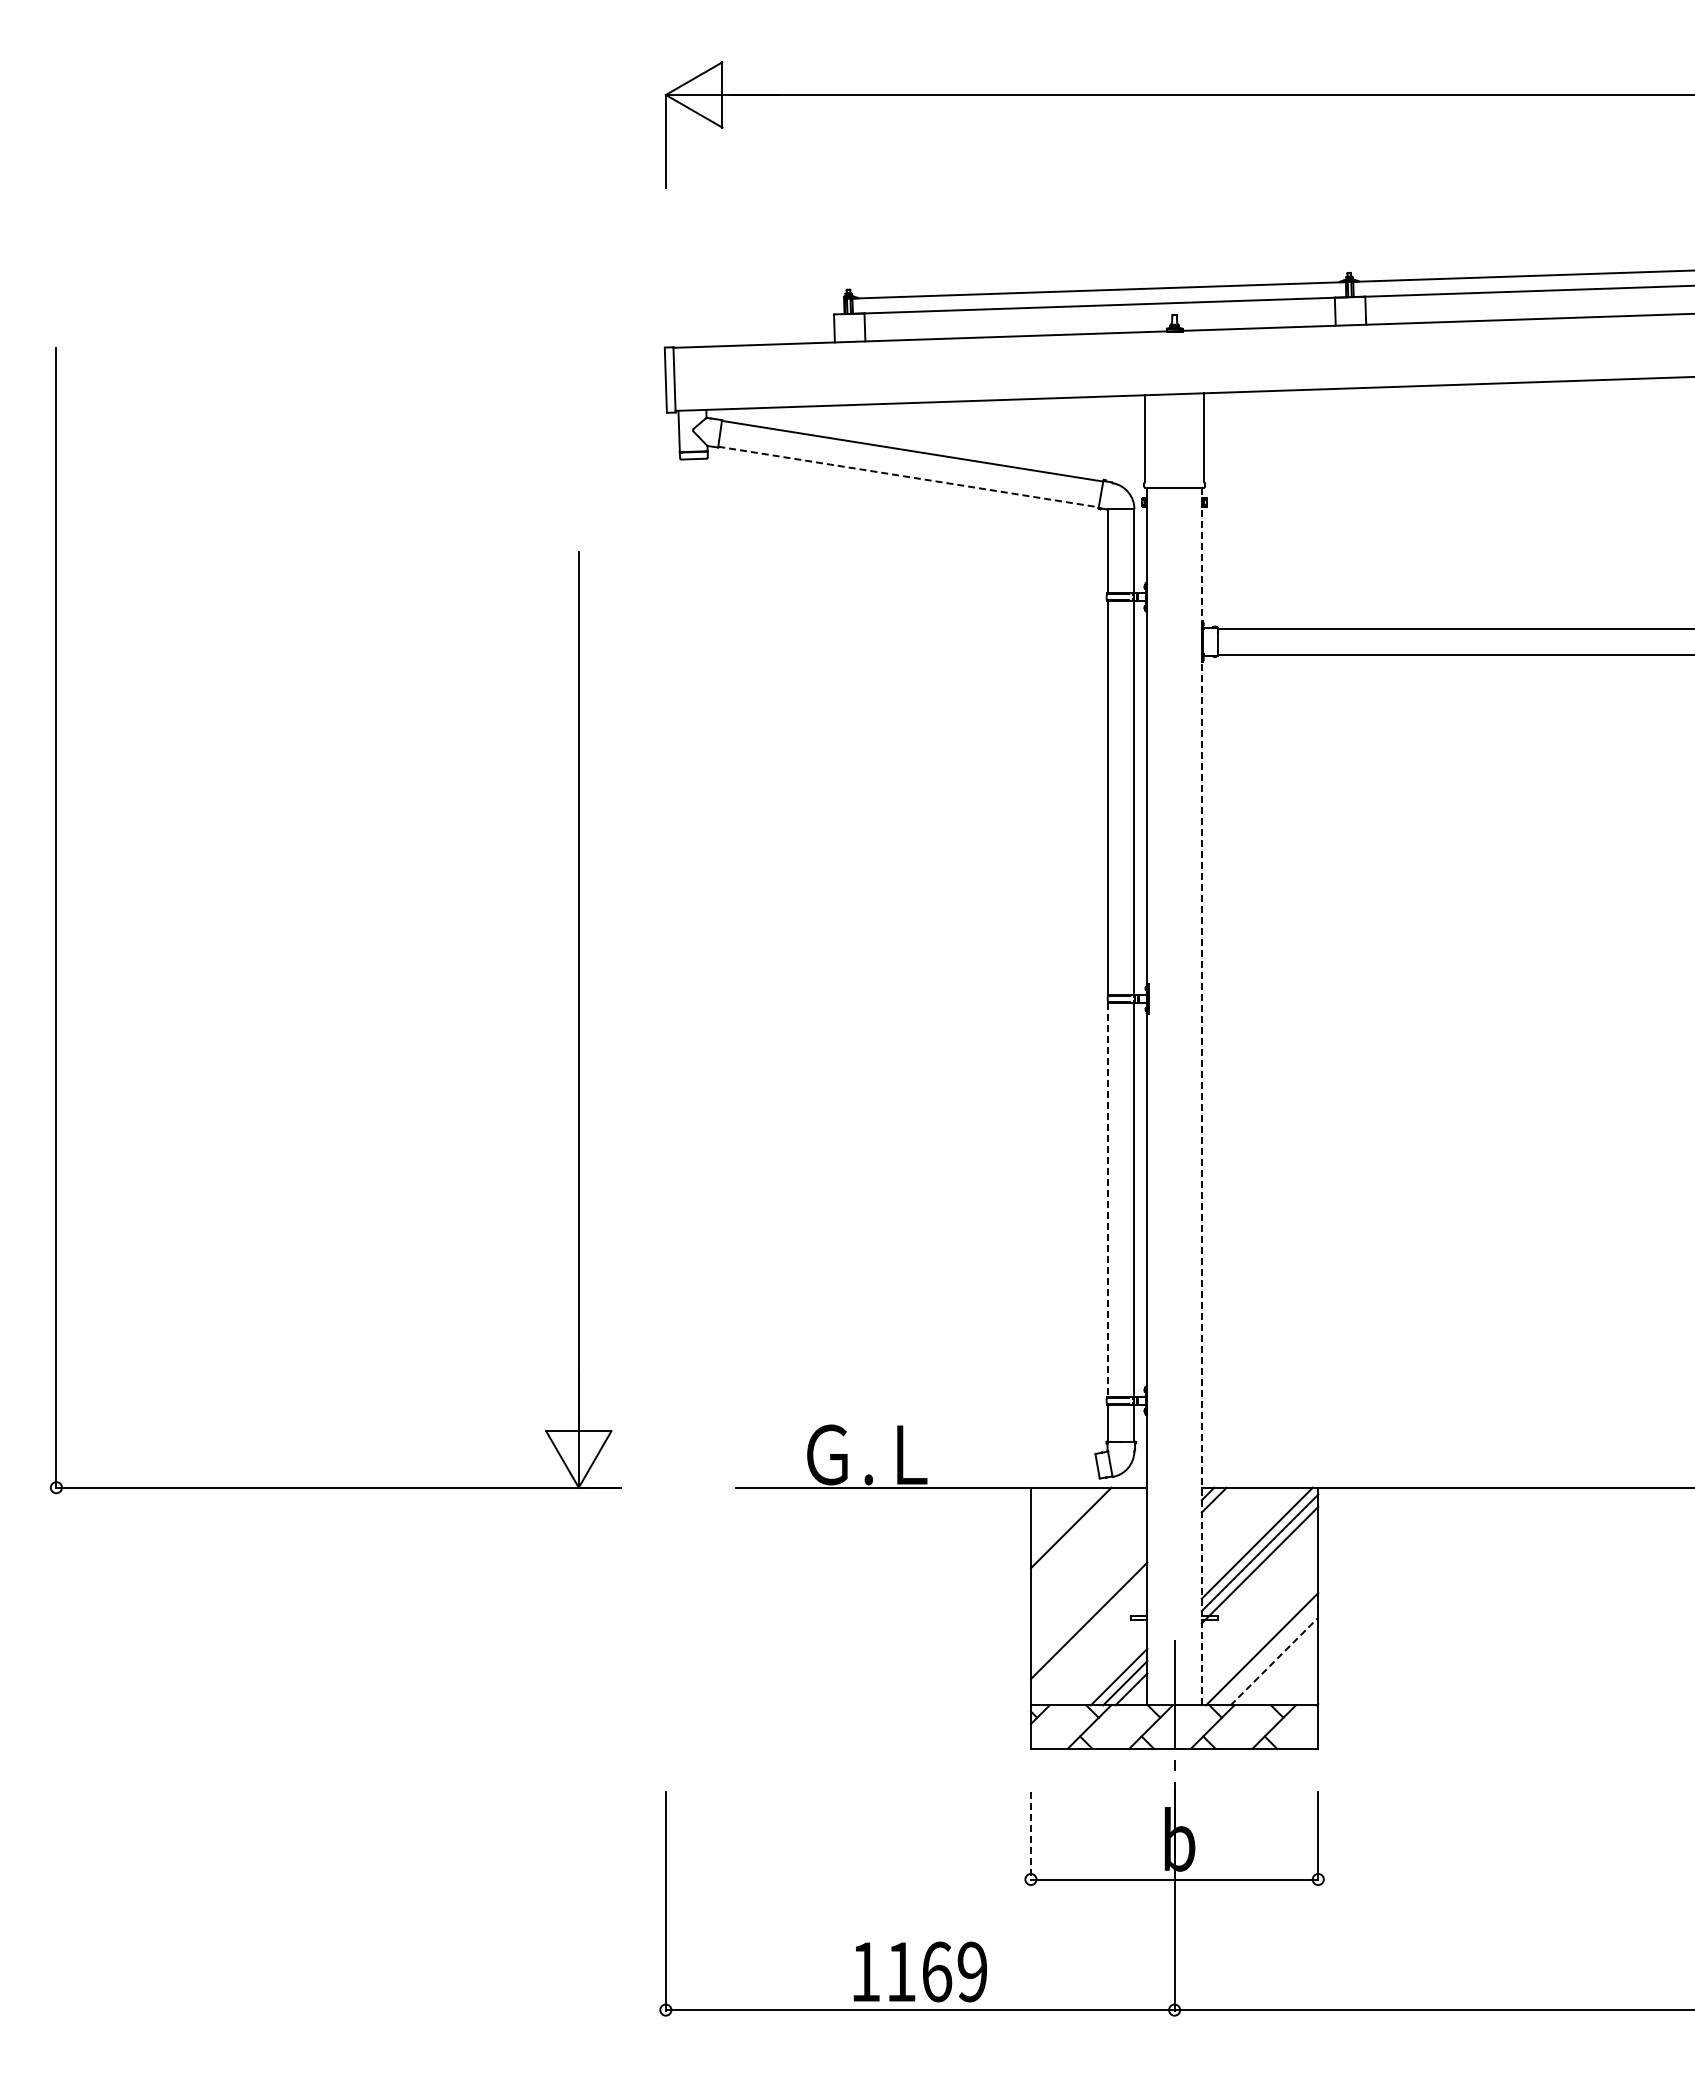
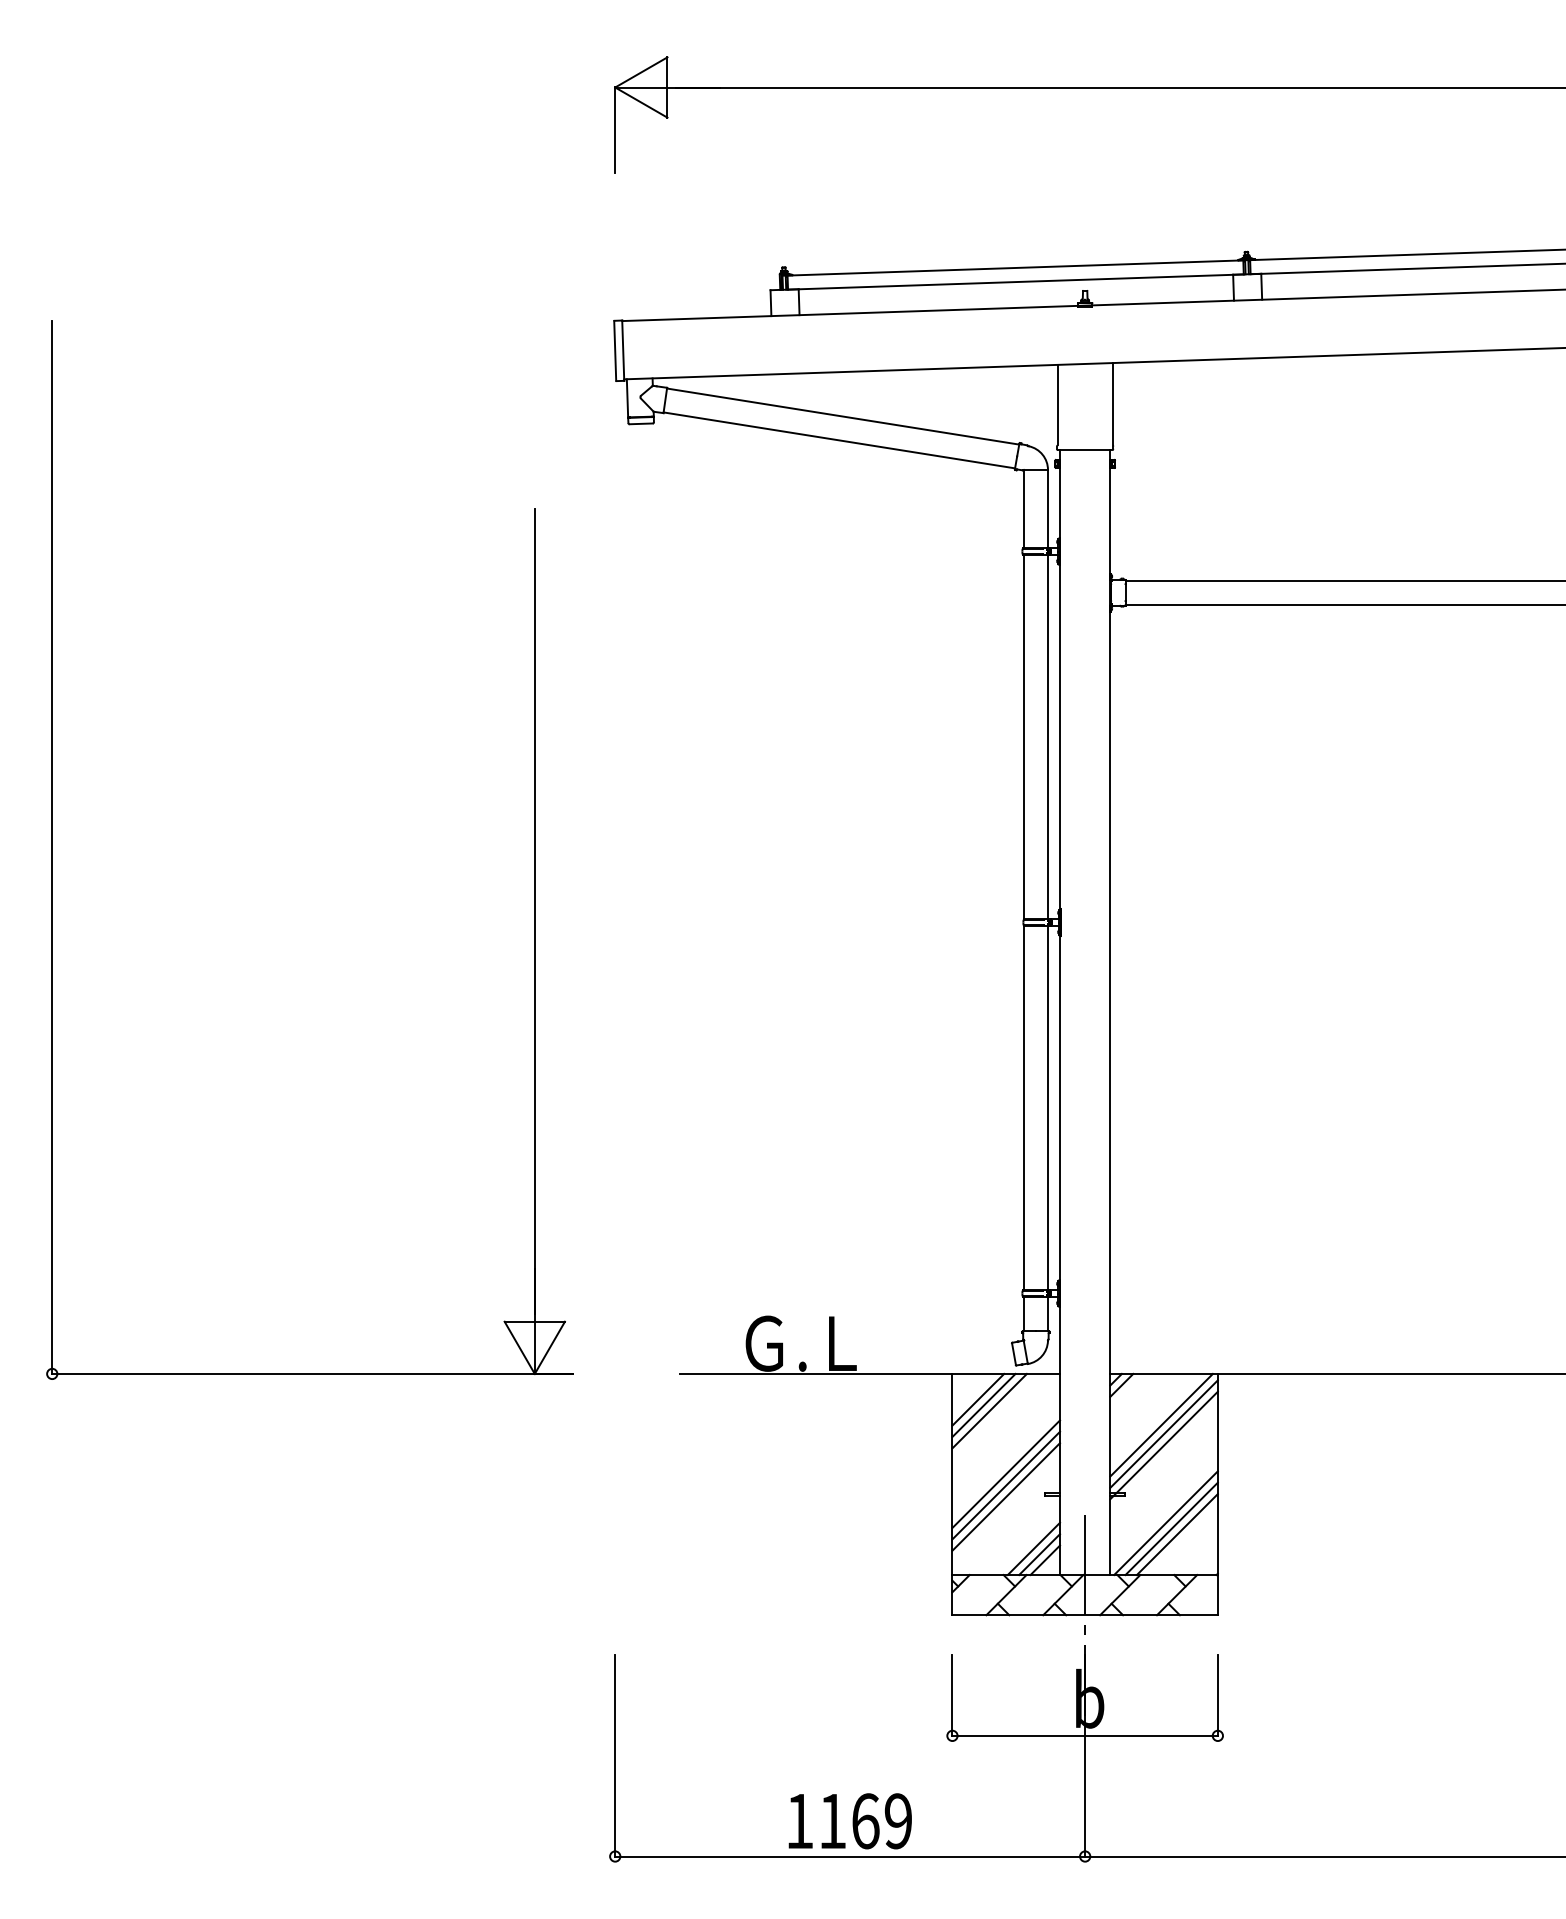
line: (908, 477) -> (839, 440), dashed -> solid
line: (1201, 1096) -> (1109, 1012), dashed -> solid
line: (1108, 1199) -> (1024, 1107), dashed -> solid
line: (1058, 1515) -> (977, 1399), added
line: (1064, 1521) -> (983, 1405), added
line: (1088, 1595) -> (1005, 1473), added
line: (1088, 1608) -> (1005, 1485), added
line: (1268, 1655) -> (1171, 1528), added
line: (1274, 1661) -> (1177, 1534), dashed -> solid
line: (1030, 1836) -> (952, 1696), dashed -> solid

